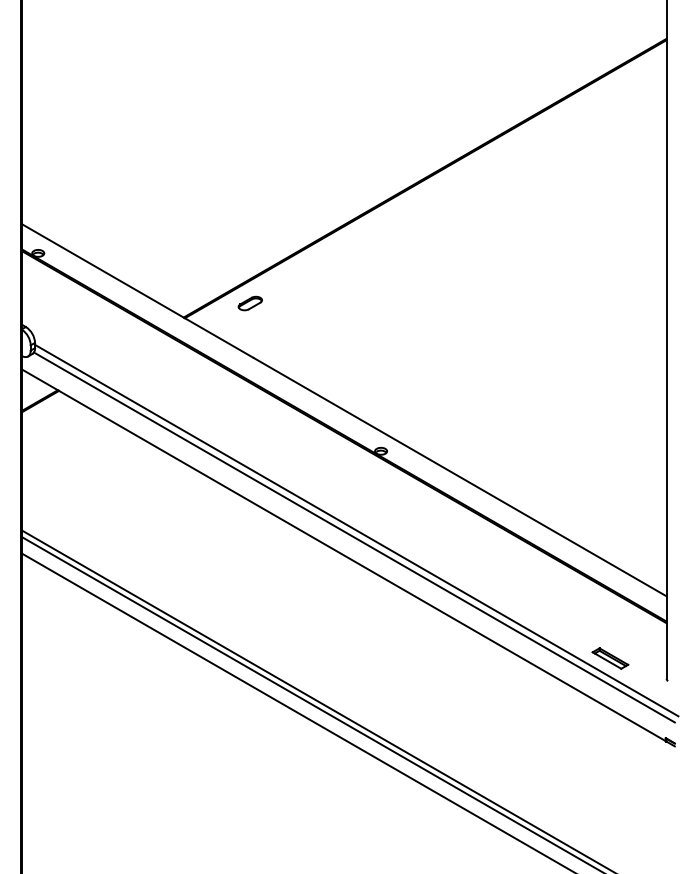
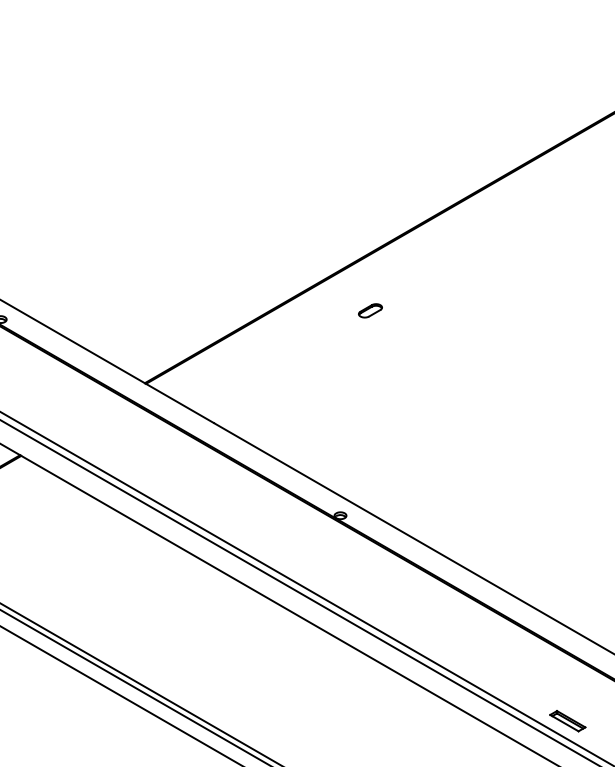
part: (249, 303) -> (369, 310), moved

